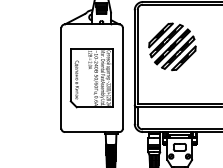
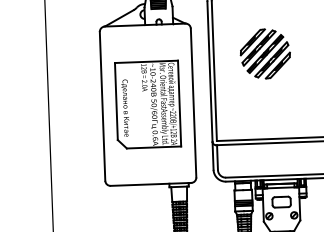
part: (172, 46) -> (265, 53), size x0.71

